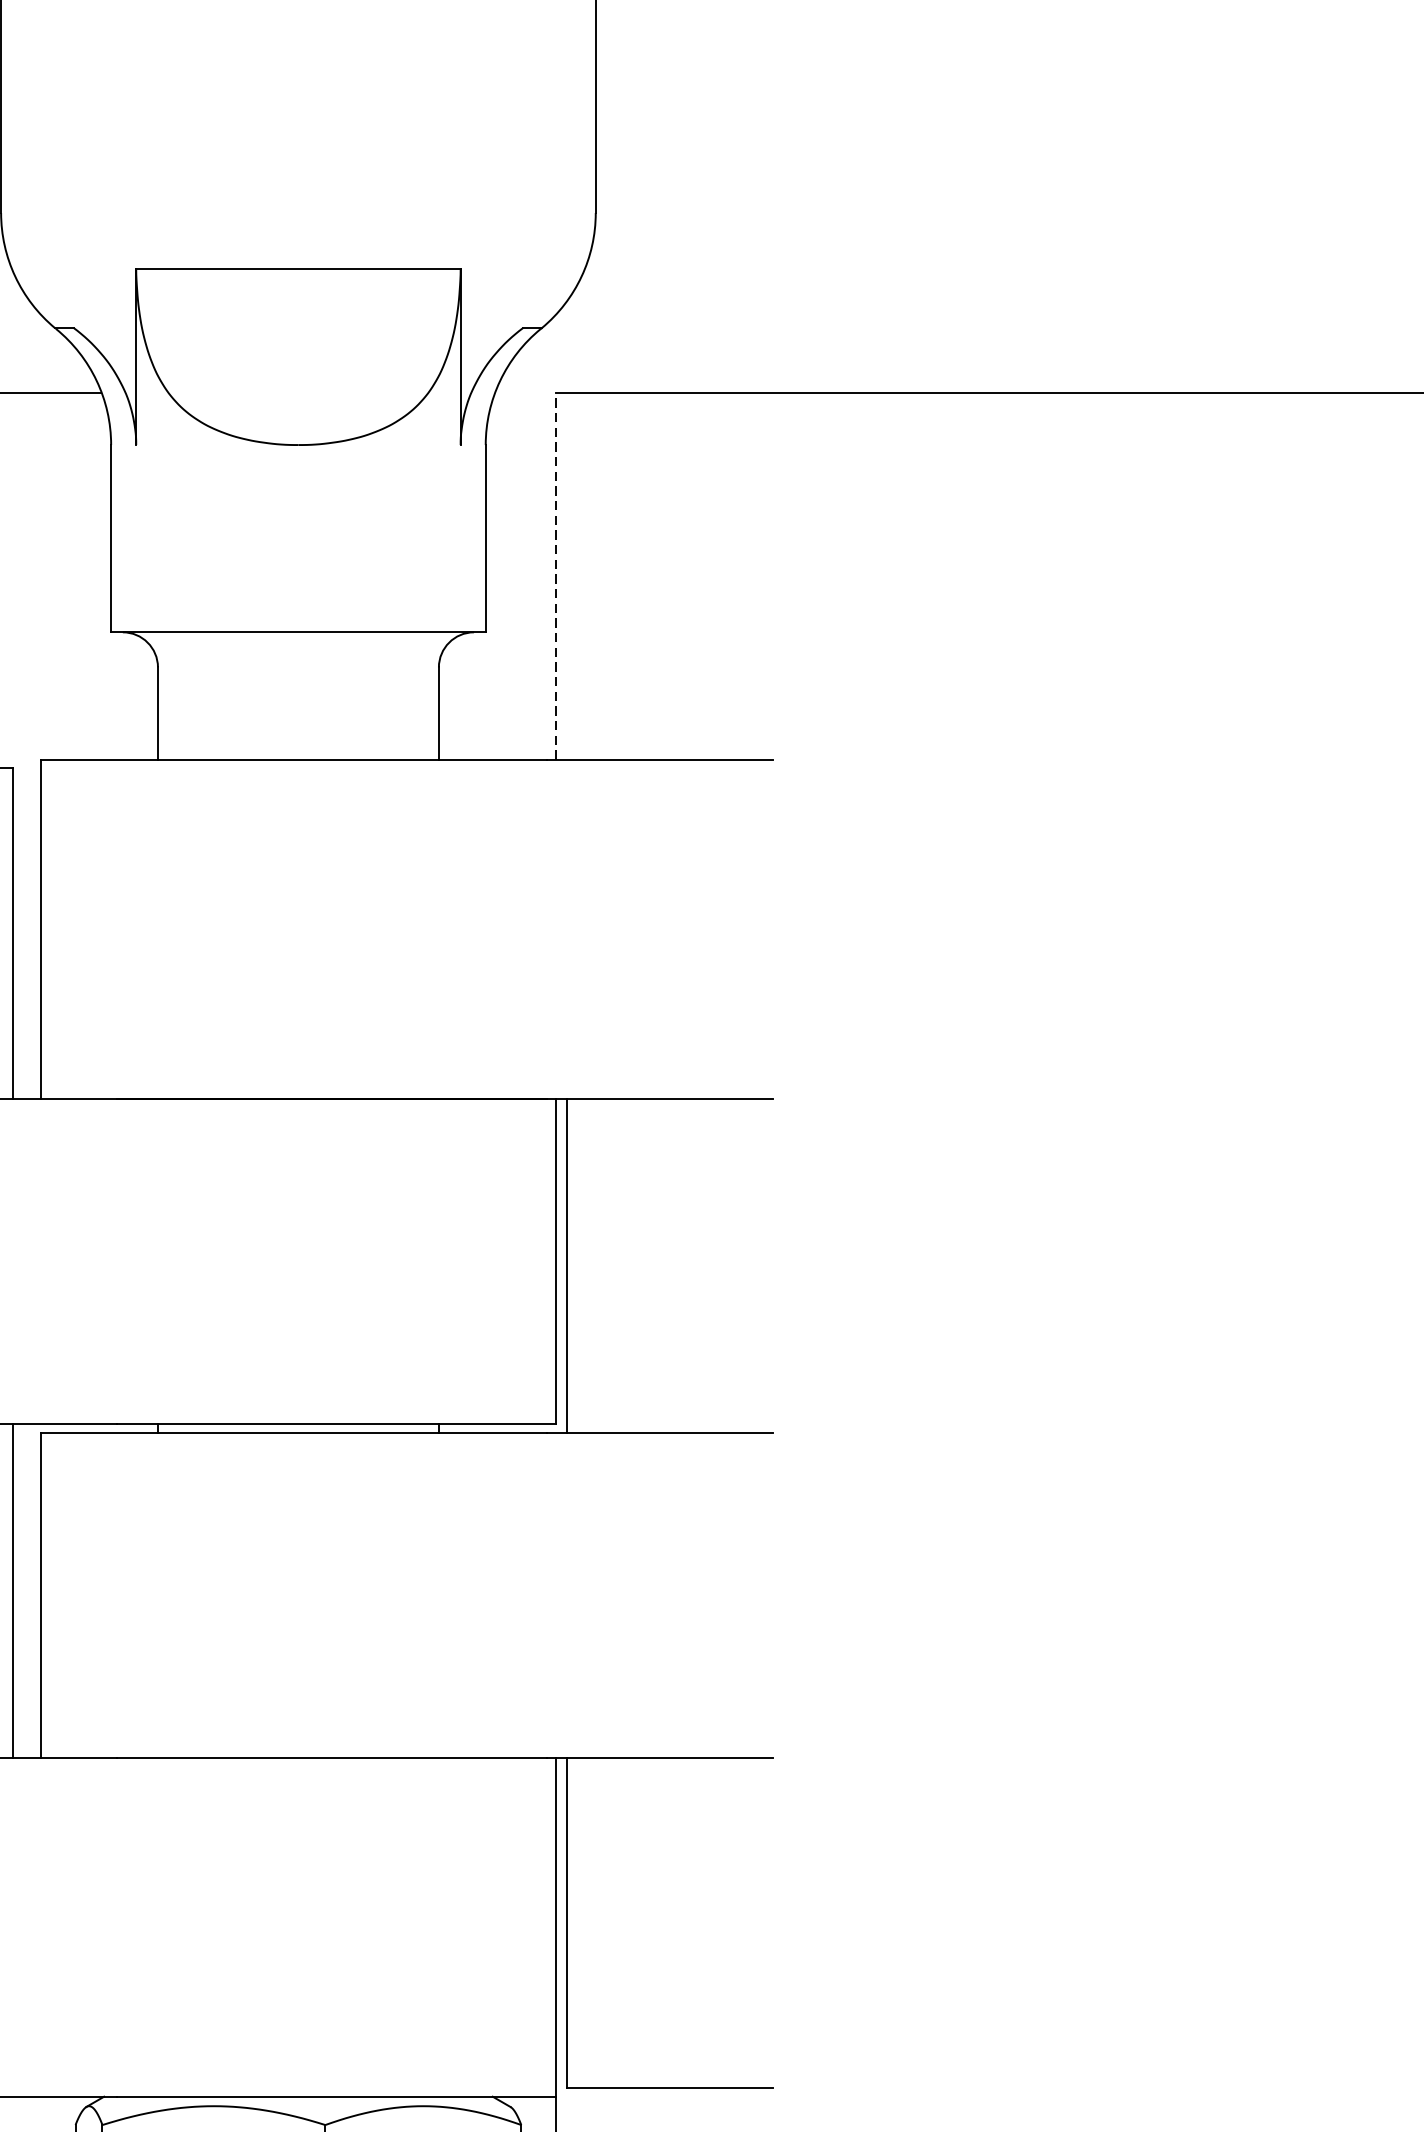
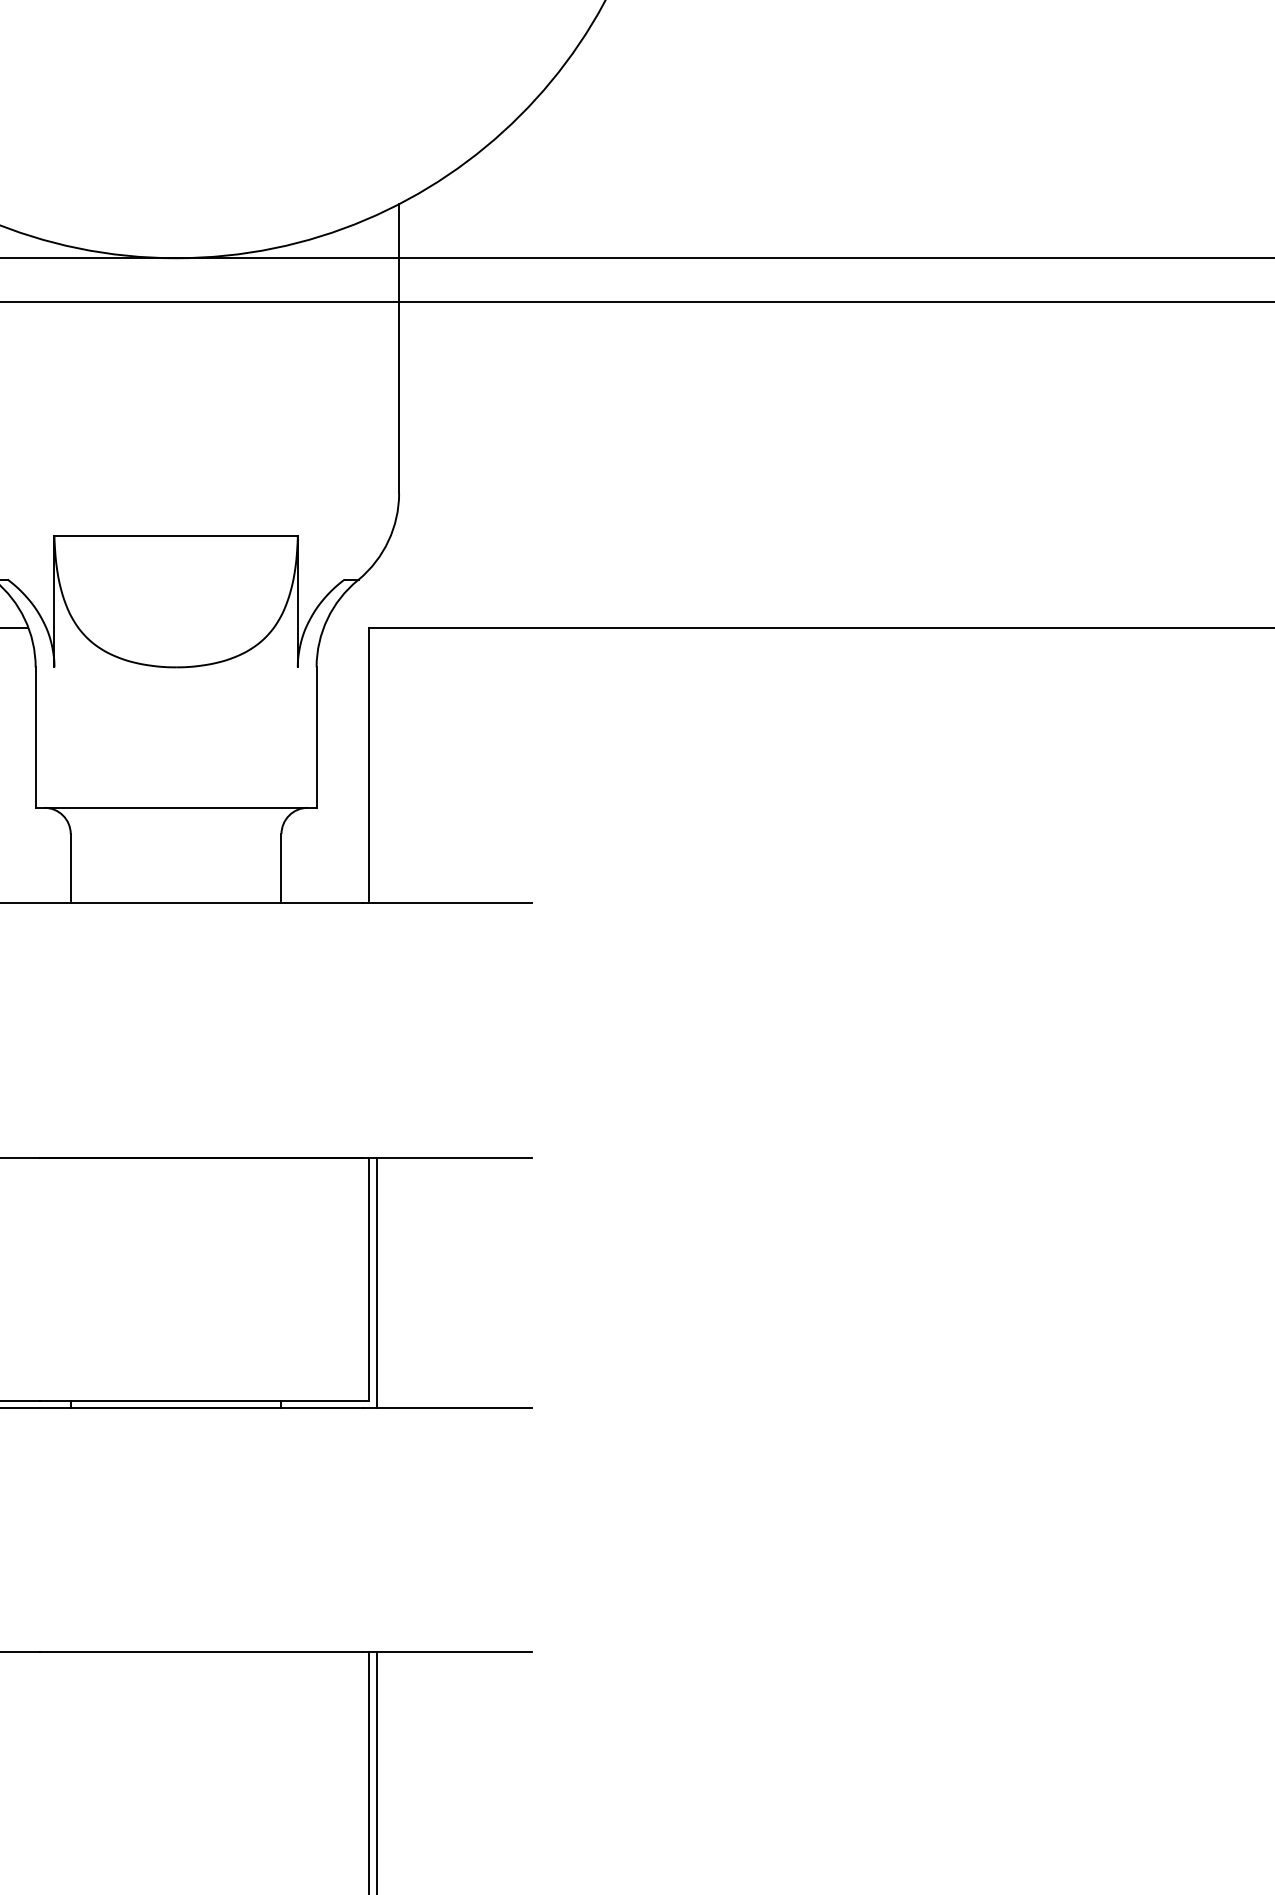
line: (556, 575) -> (369, 765), dashed -> solid

